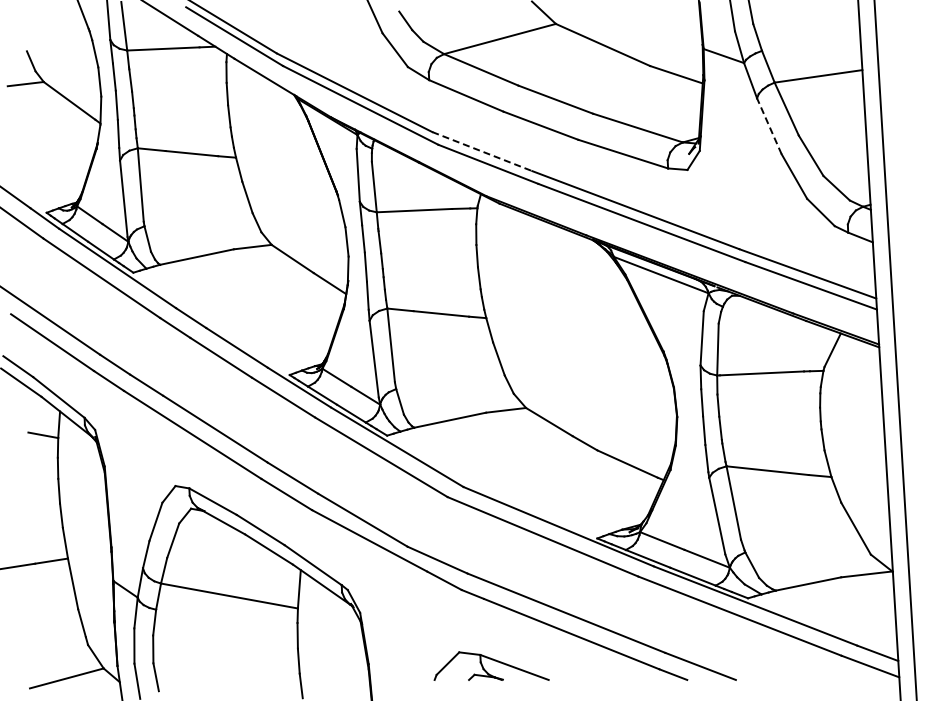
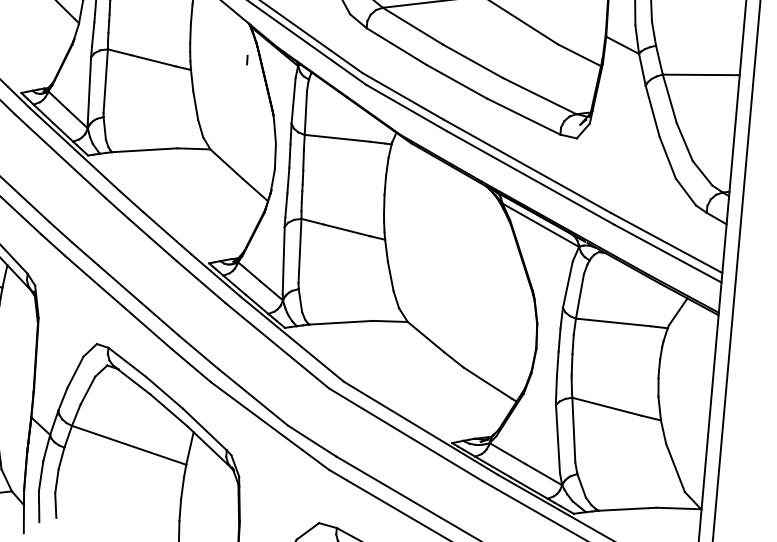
line: (769, 125) -> (652, 110), dashed -> solid
line: (298, 136) -> (247, 59), added
line: (482, 151) -> (403, 96), dashed -> solid

